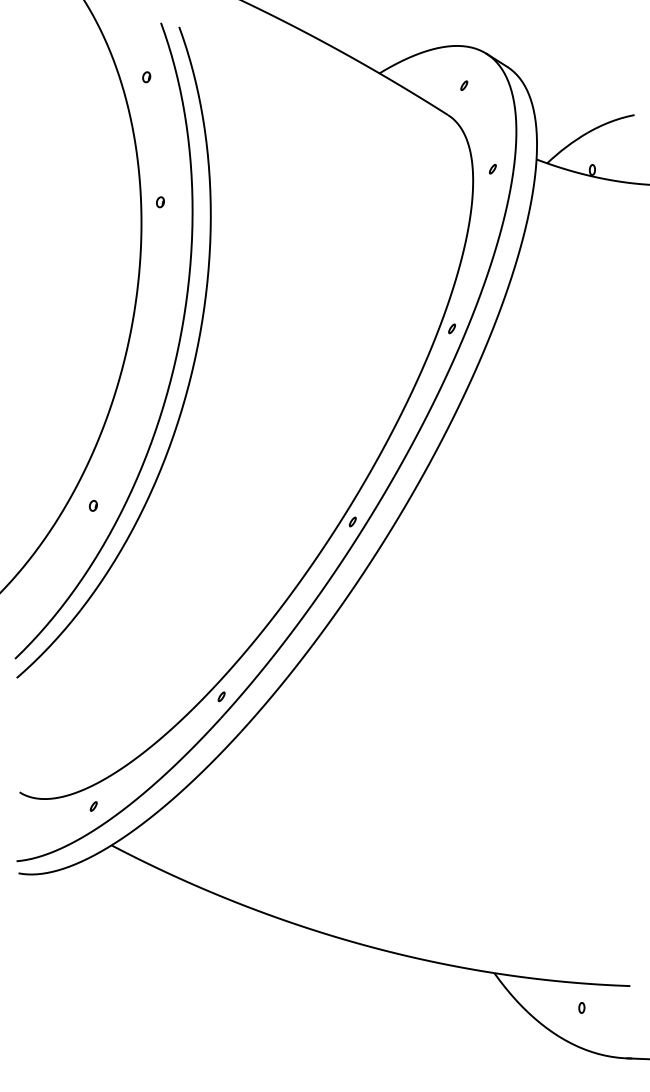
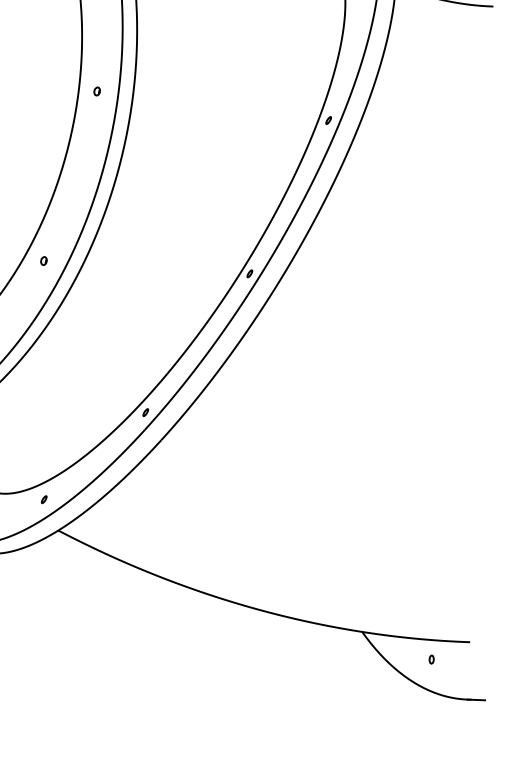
part: (160, 202) -> (97, 91), moved

